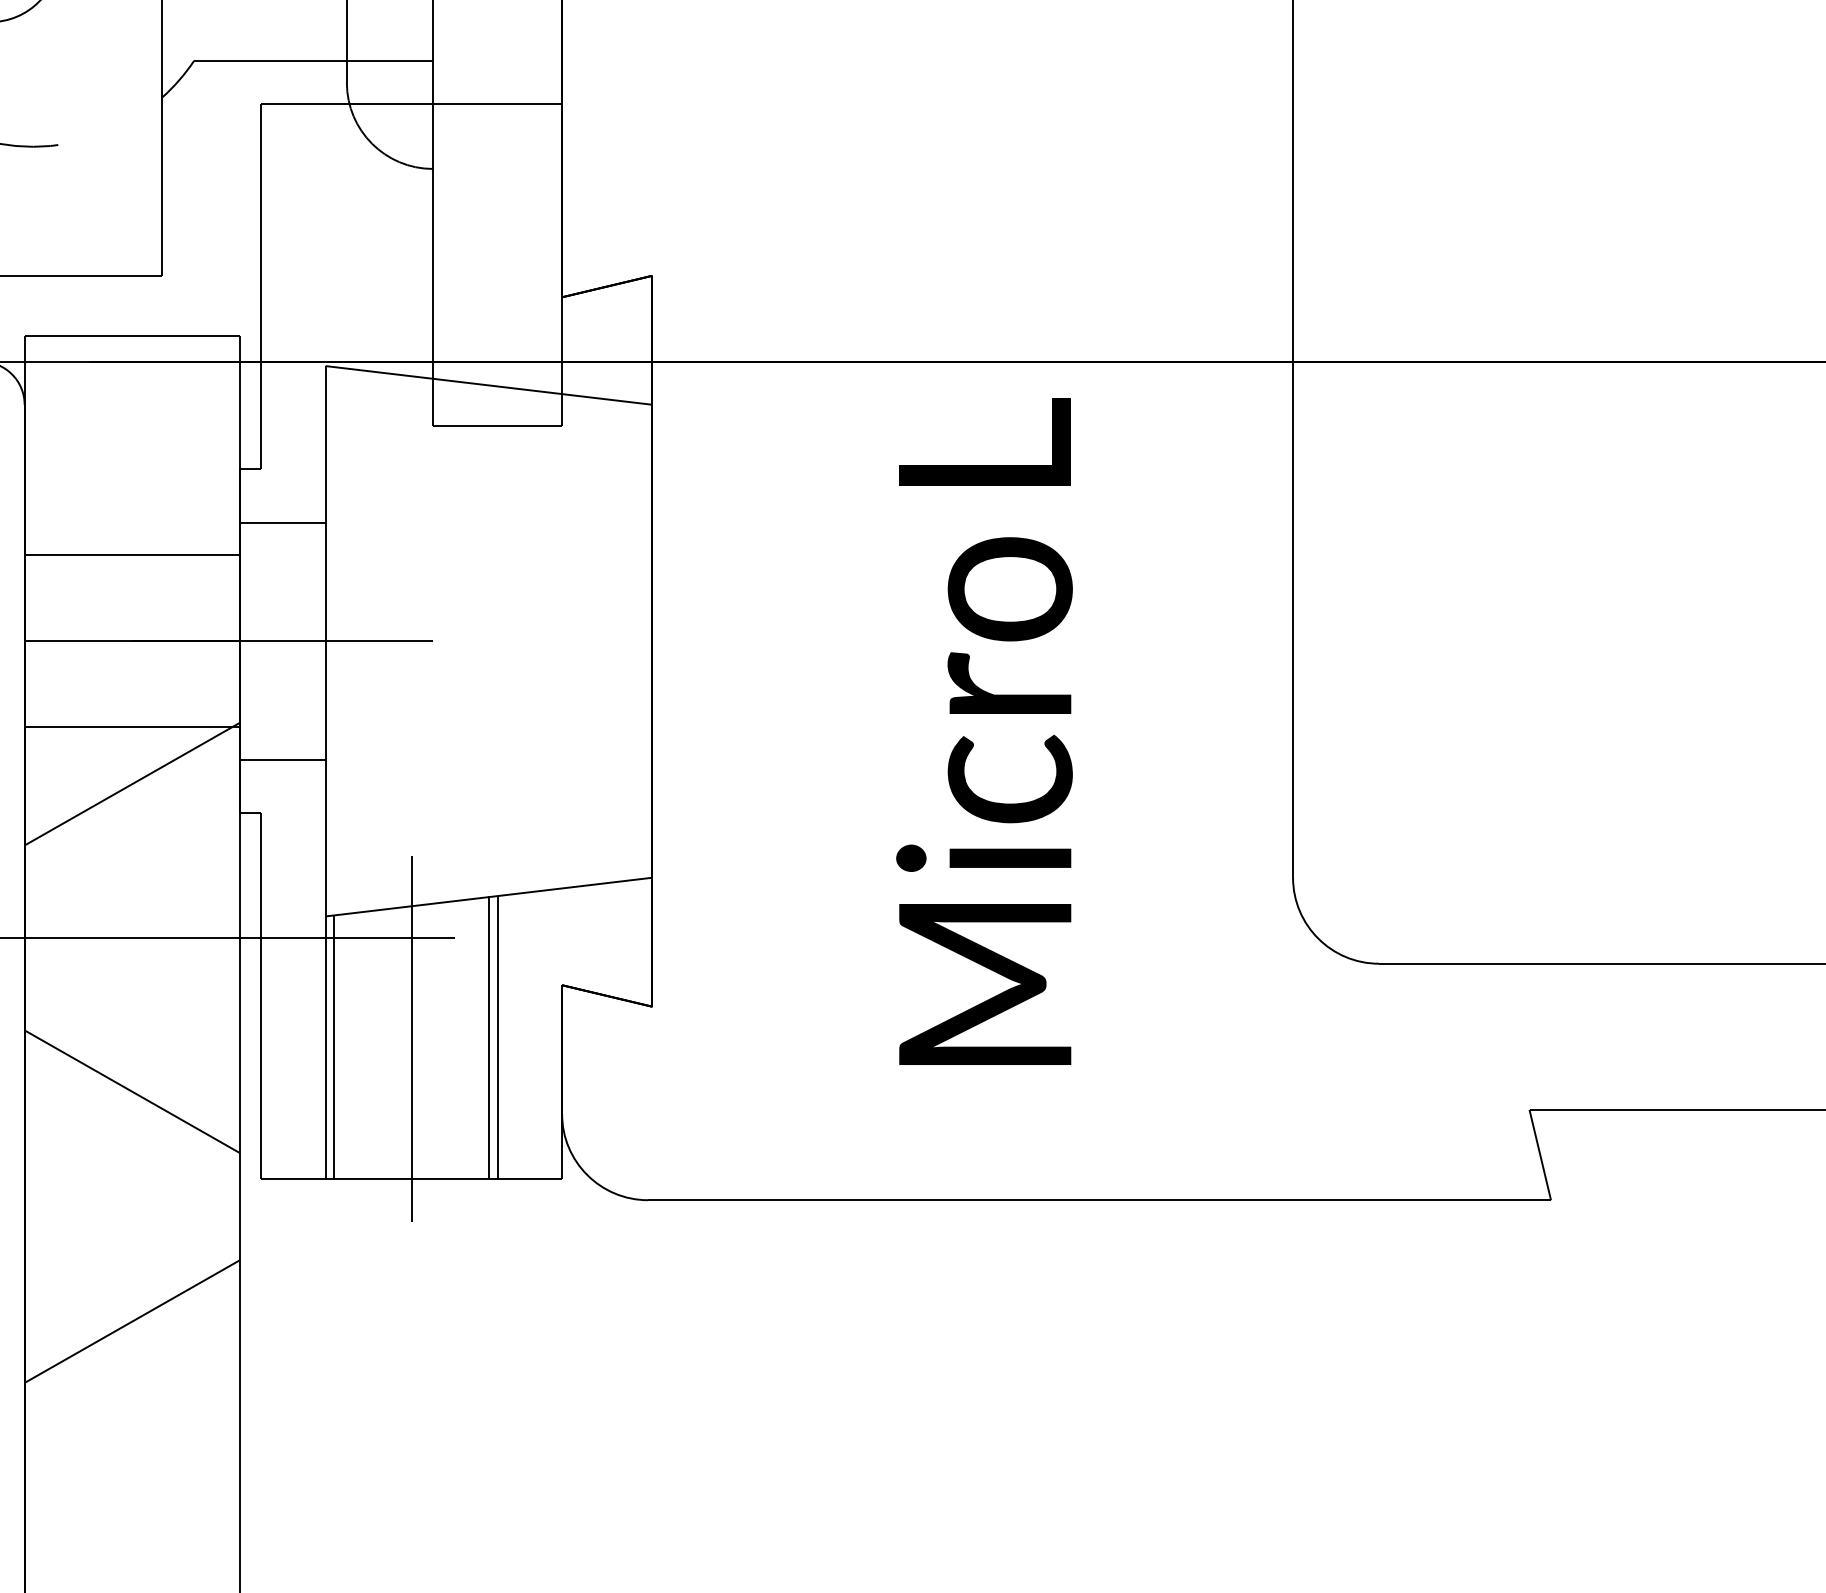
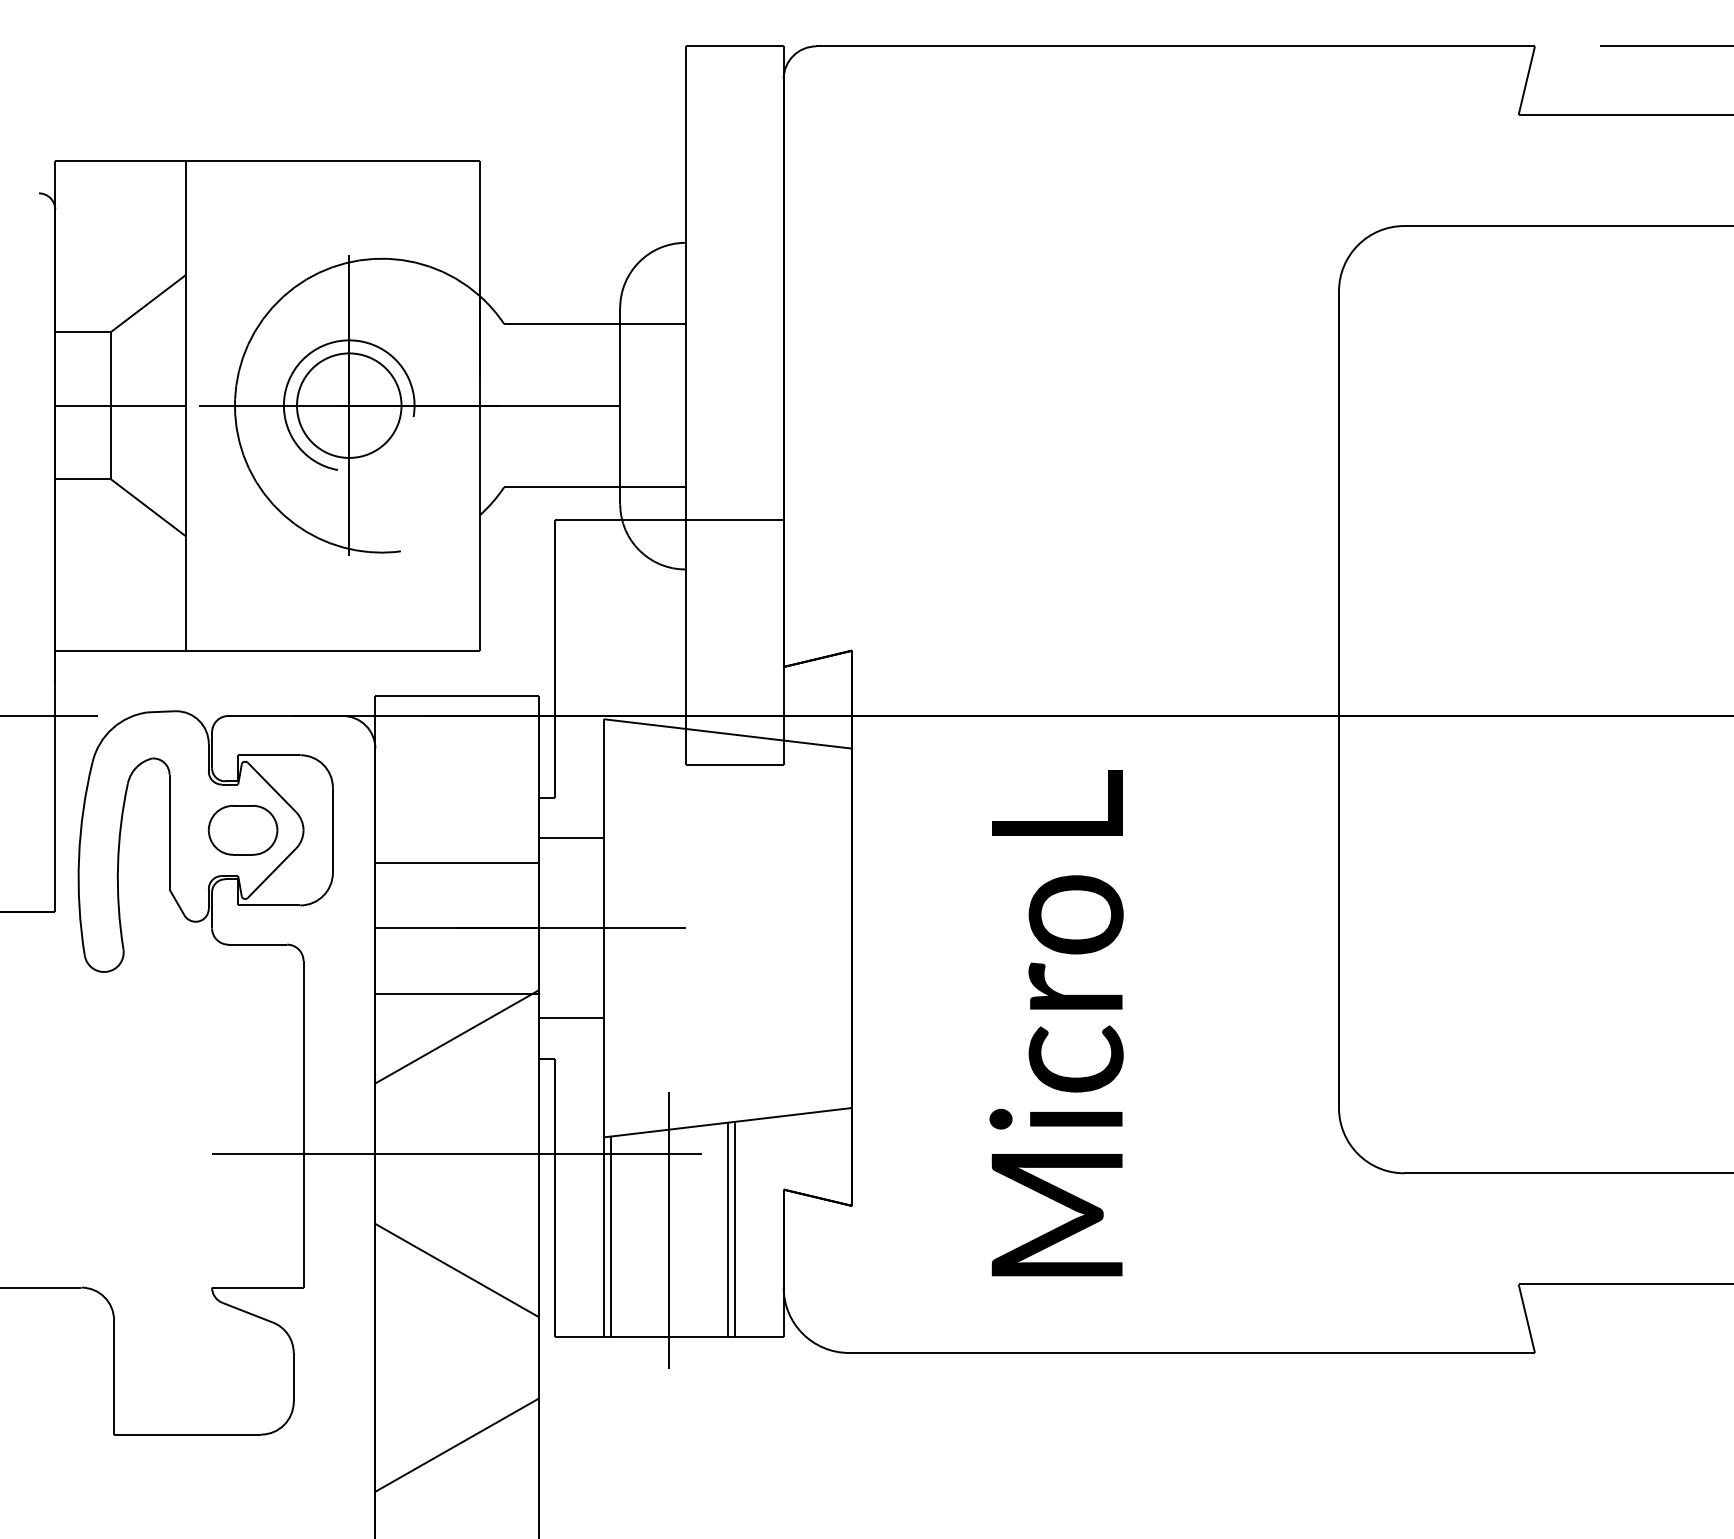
text: (984, 732) -> (1056, 1023), moved

